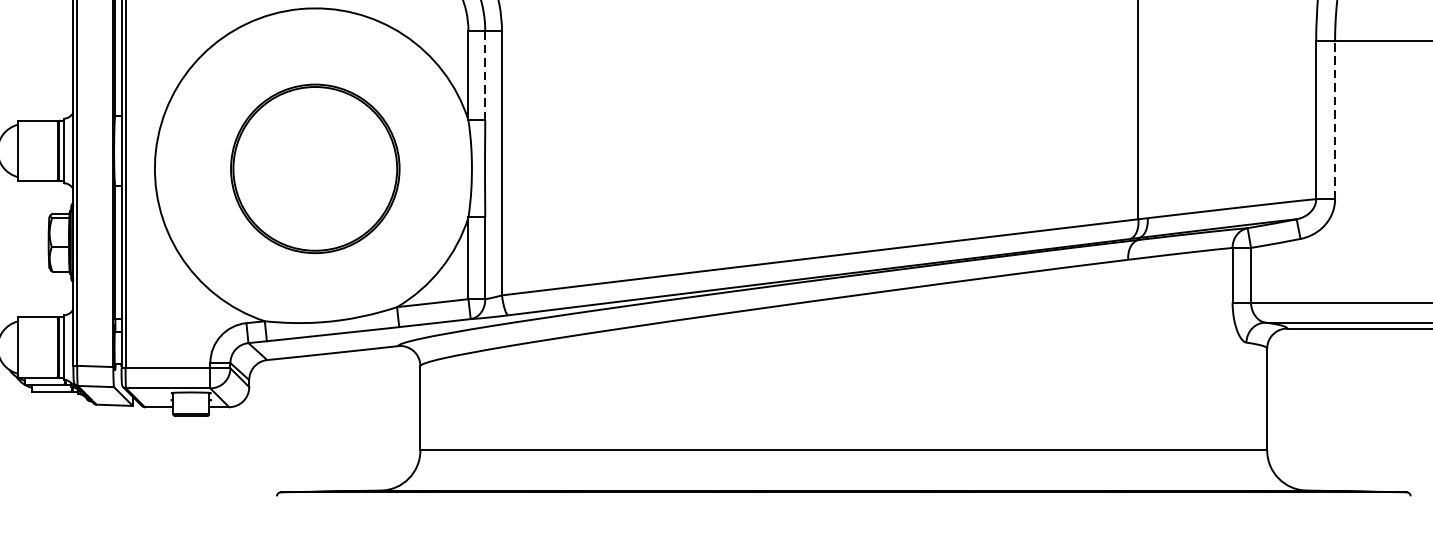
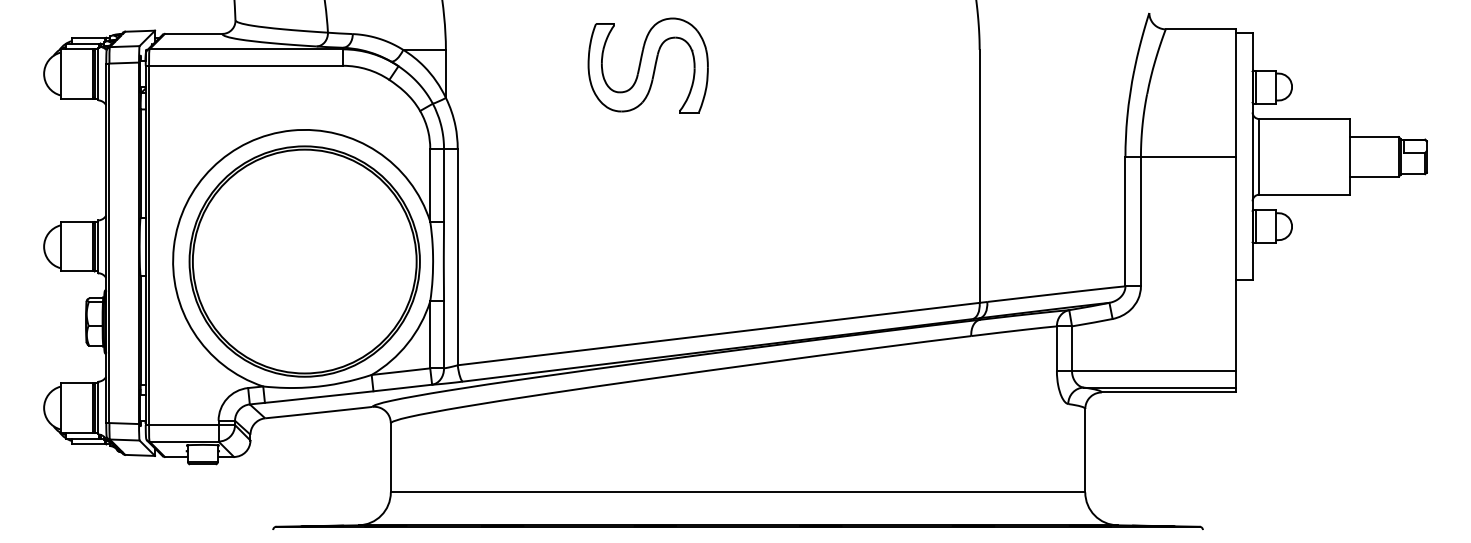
line: (485, 76) -> (444, 185), dashed -> solid
line: (1334, 120) -> (1140, 221), dashed -> solid
part: (315, 168) -> (304, 261), size x1.67

